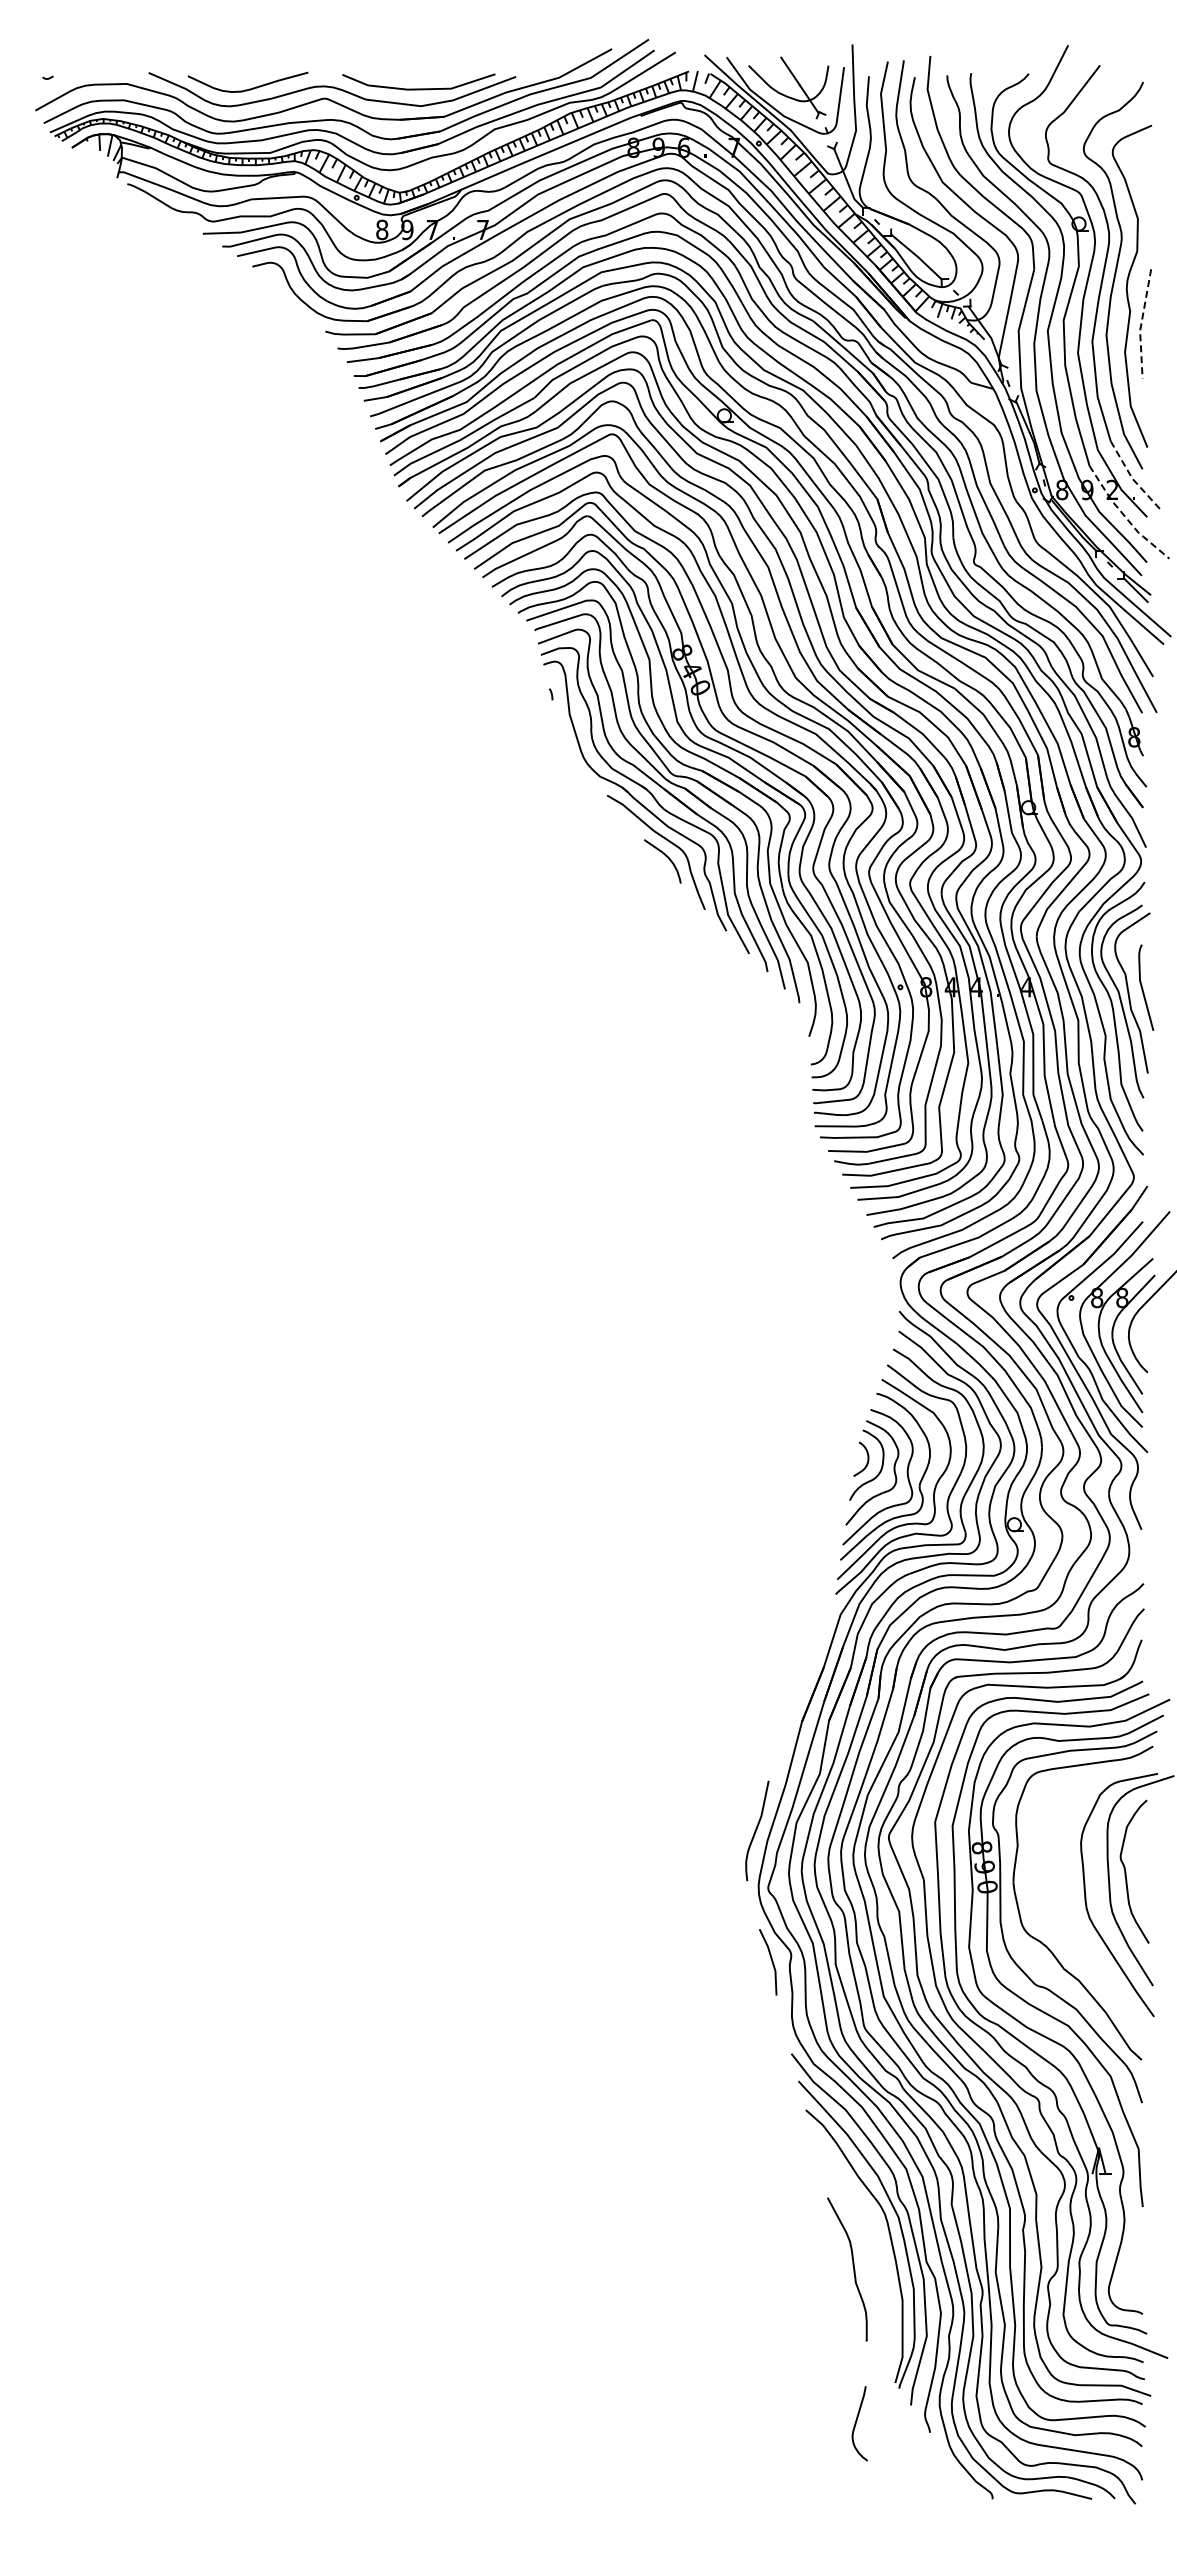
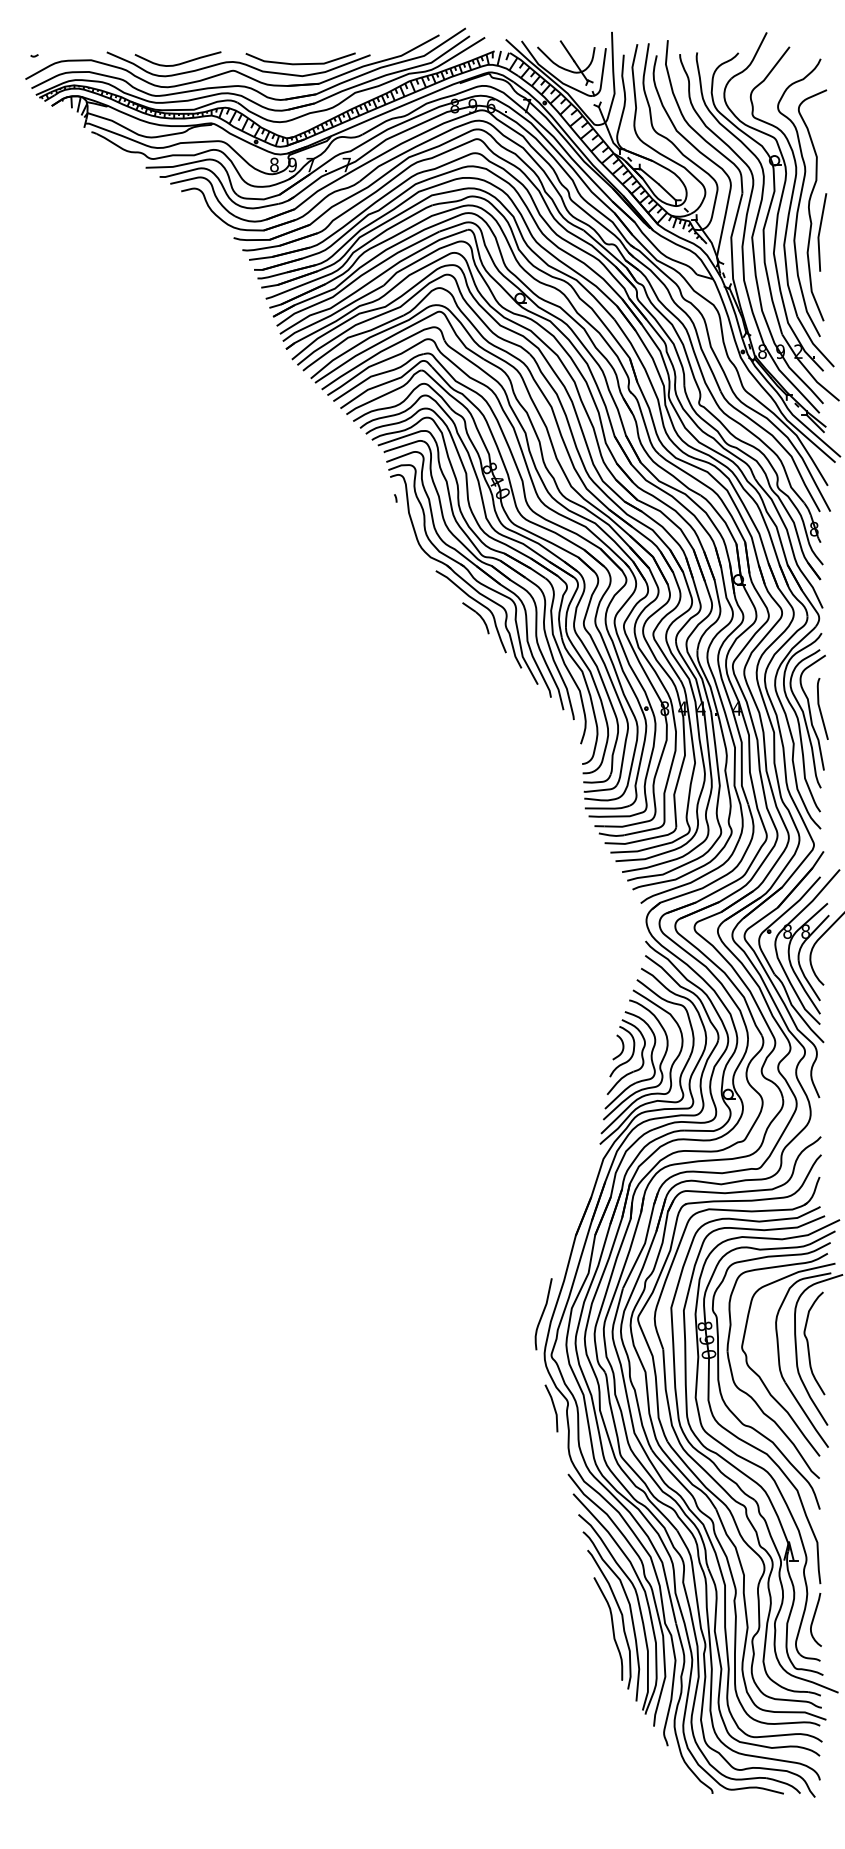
line: (1141, 324) -> (819, 232), dashed -> solid
line: (1132, 478) -> (812, 343), dashed -> solid
line: (1125, 516) -> (807, 370), dashed -> solid
curve: (1059, 1918) -> (760, 1377), added
part: (863, 2245) -> (619, 1611), added
curve: (857, 2421) -> (814, 1618), moved

